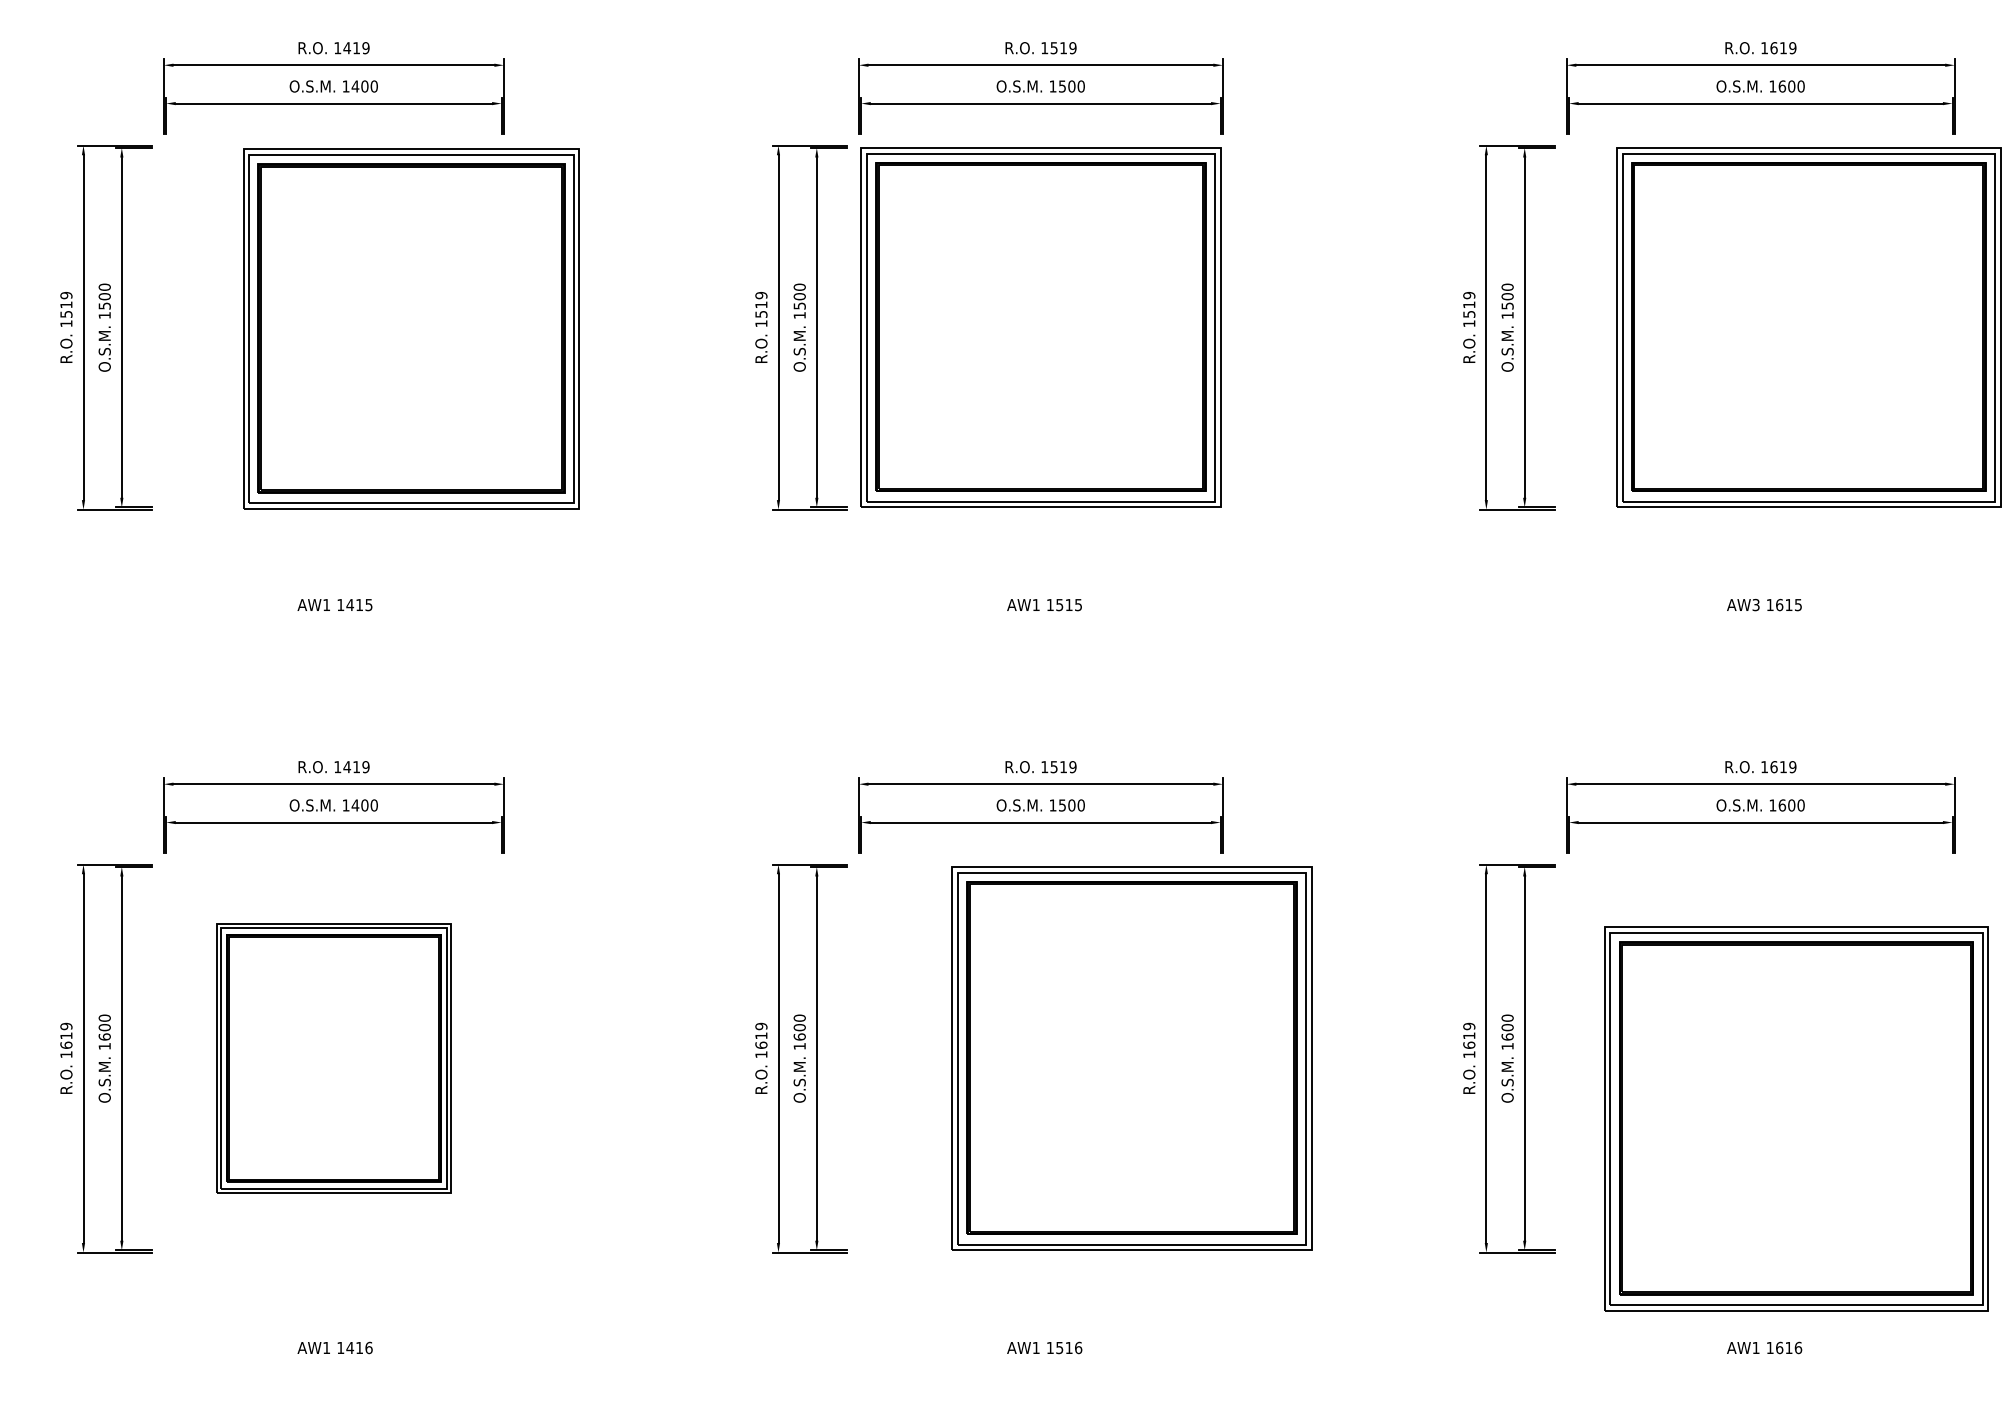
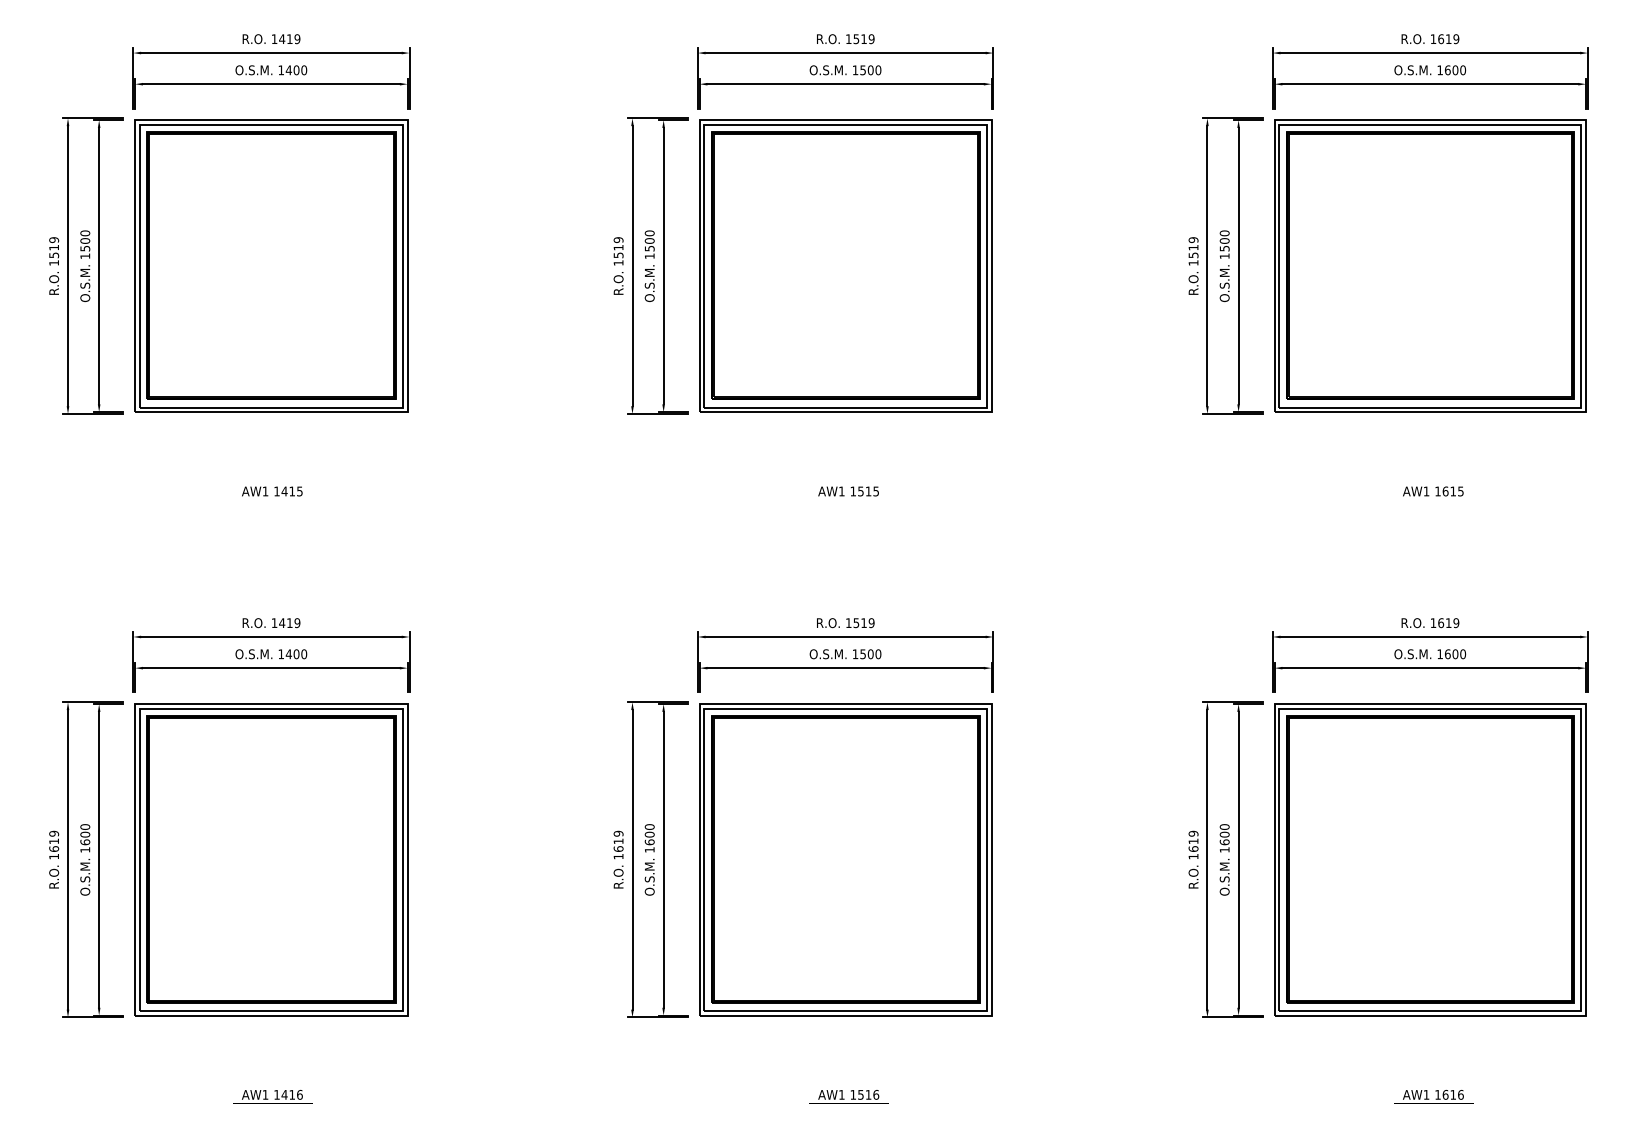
part: (1809, 326) -> (1430, 265), moved
part: (411, 328) -> (271, 265), moved
text: (1756, 605) -> (1426, 491), AW3 -> AW1
part: (334, 1058) -> (271, 859), size x1.43
part: (1131, 1058) -> (845, 859), moved
part: (1796, 1118) -> (1430, 859), moved

